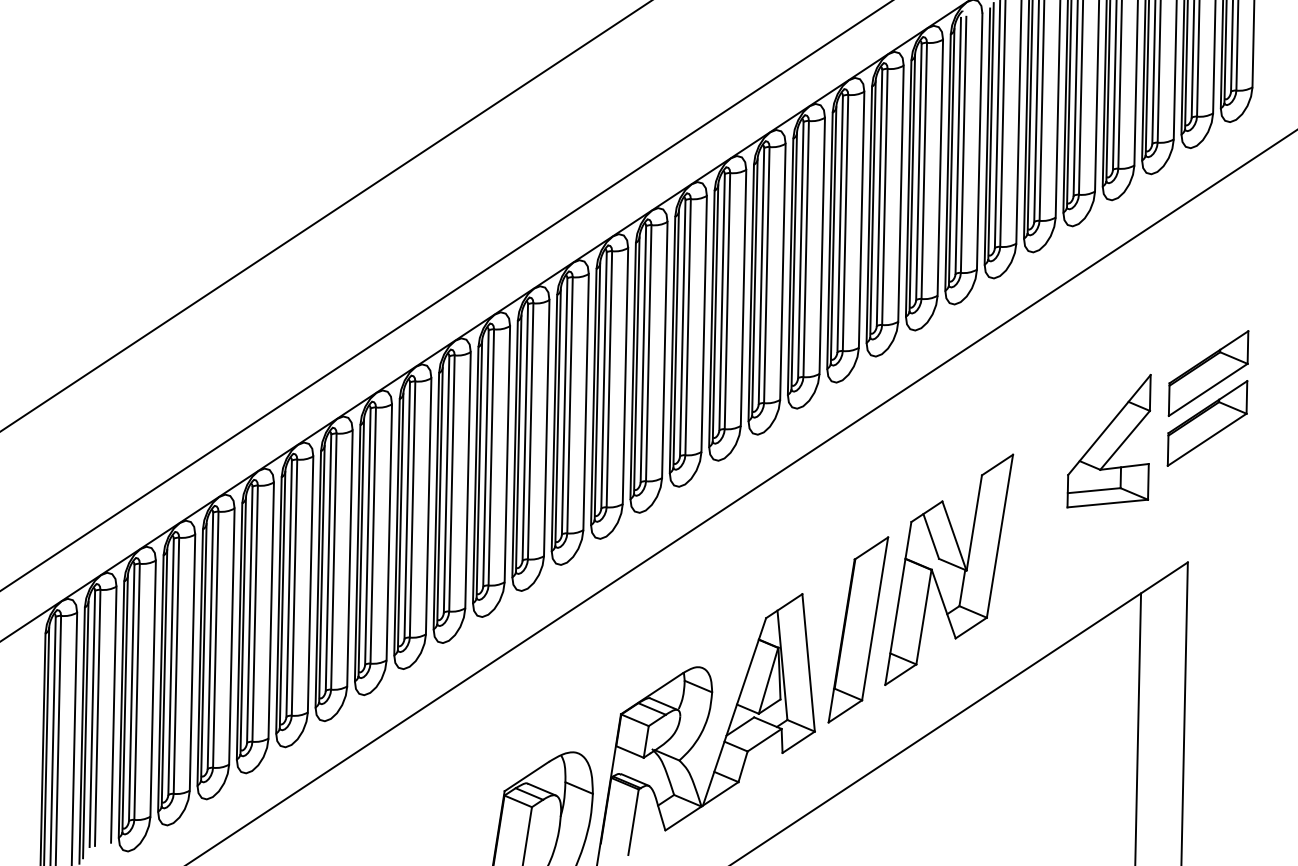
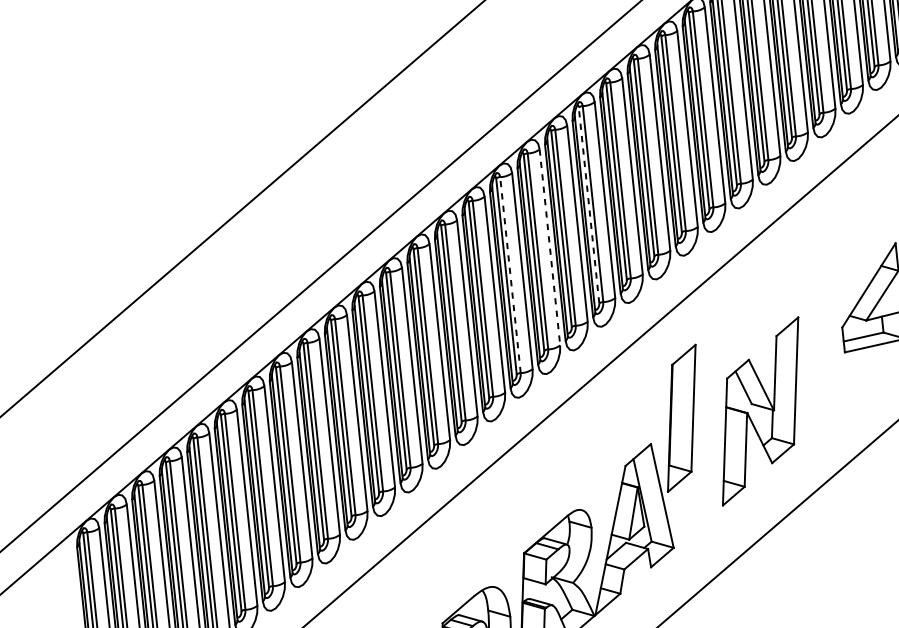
line: (761, 275) -> (589, 204), solid -> dashed
line: (704, 324) -> (550, 247), solid -> dashed
line: (648, 352) -> (510, 274), solid -> dashed
part: (858, 629) -> (681, 418), moved

